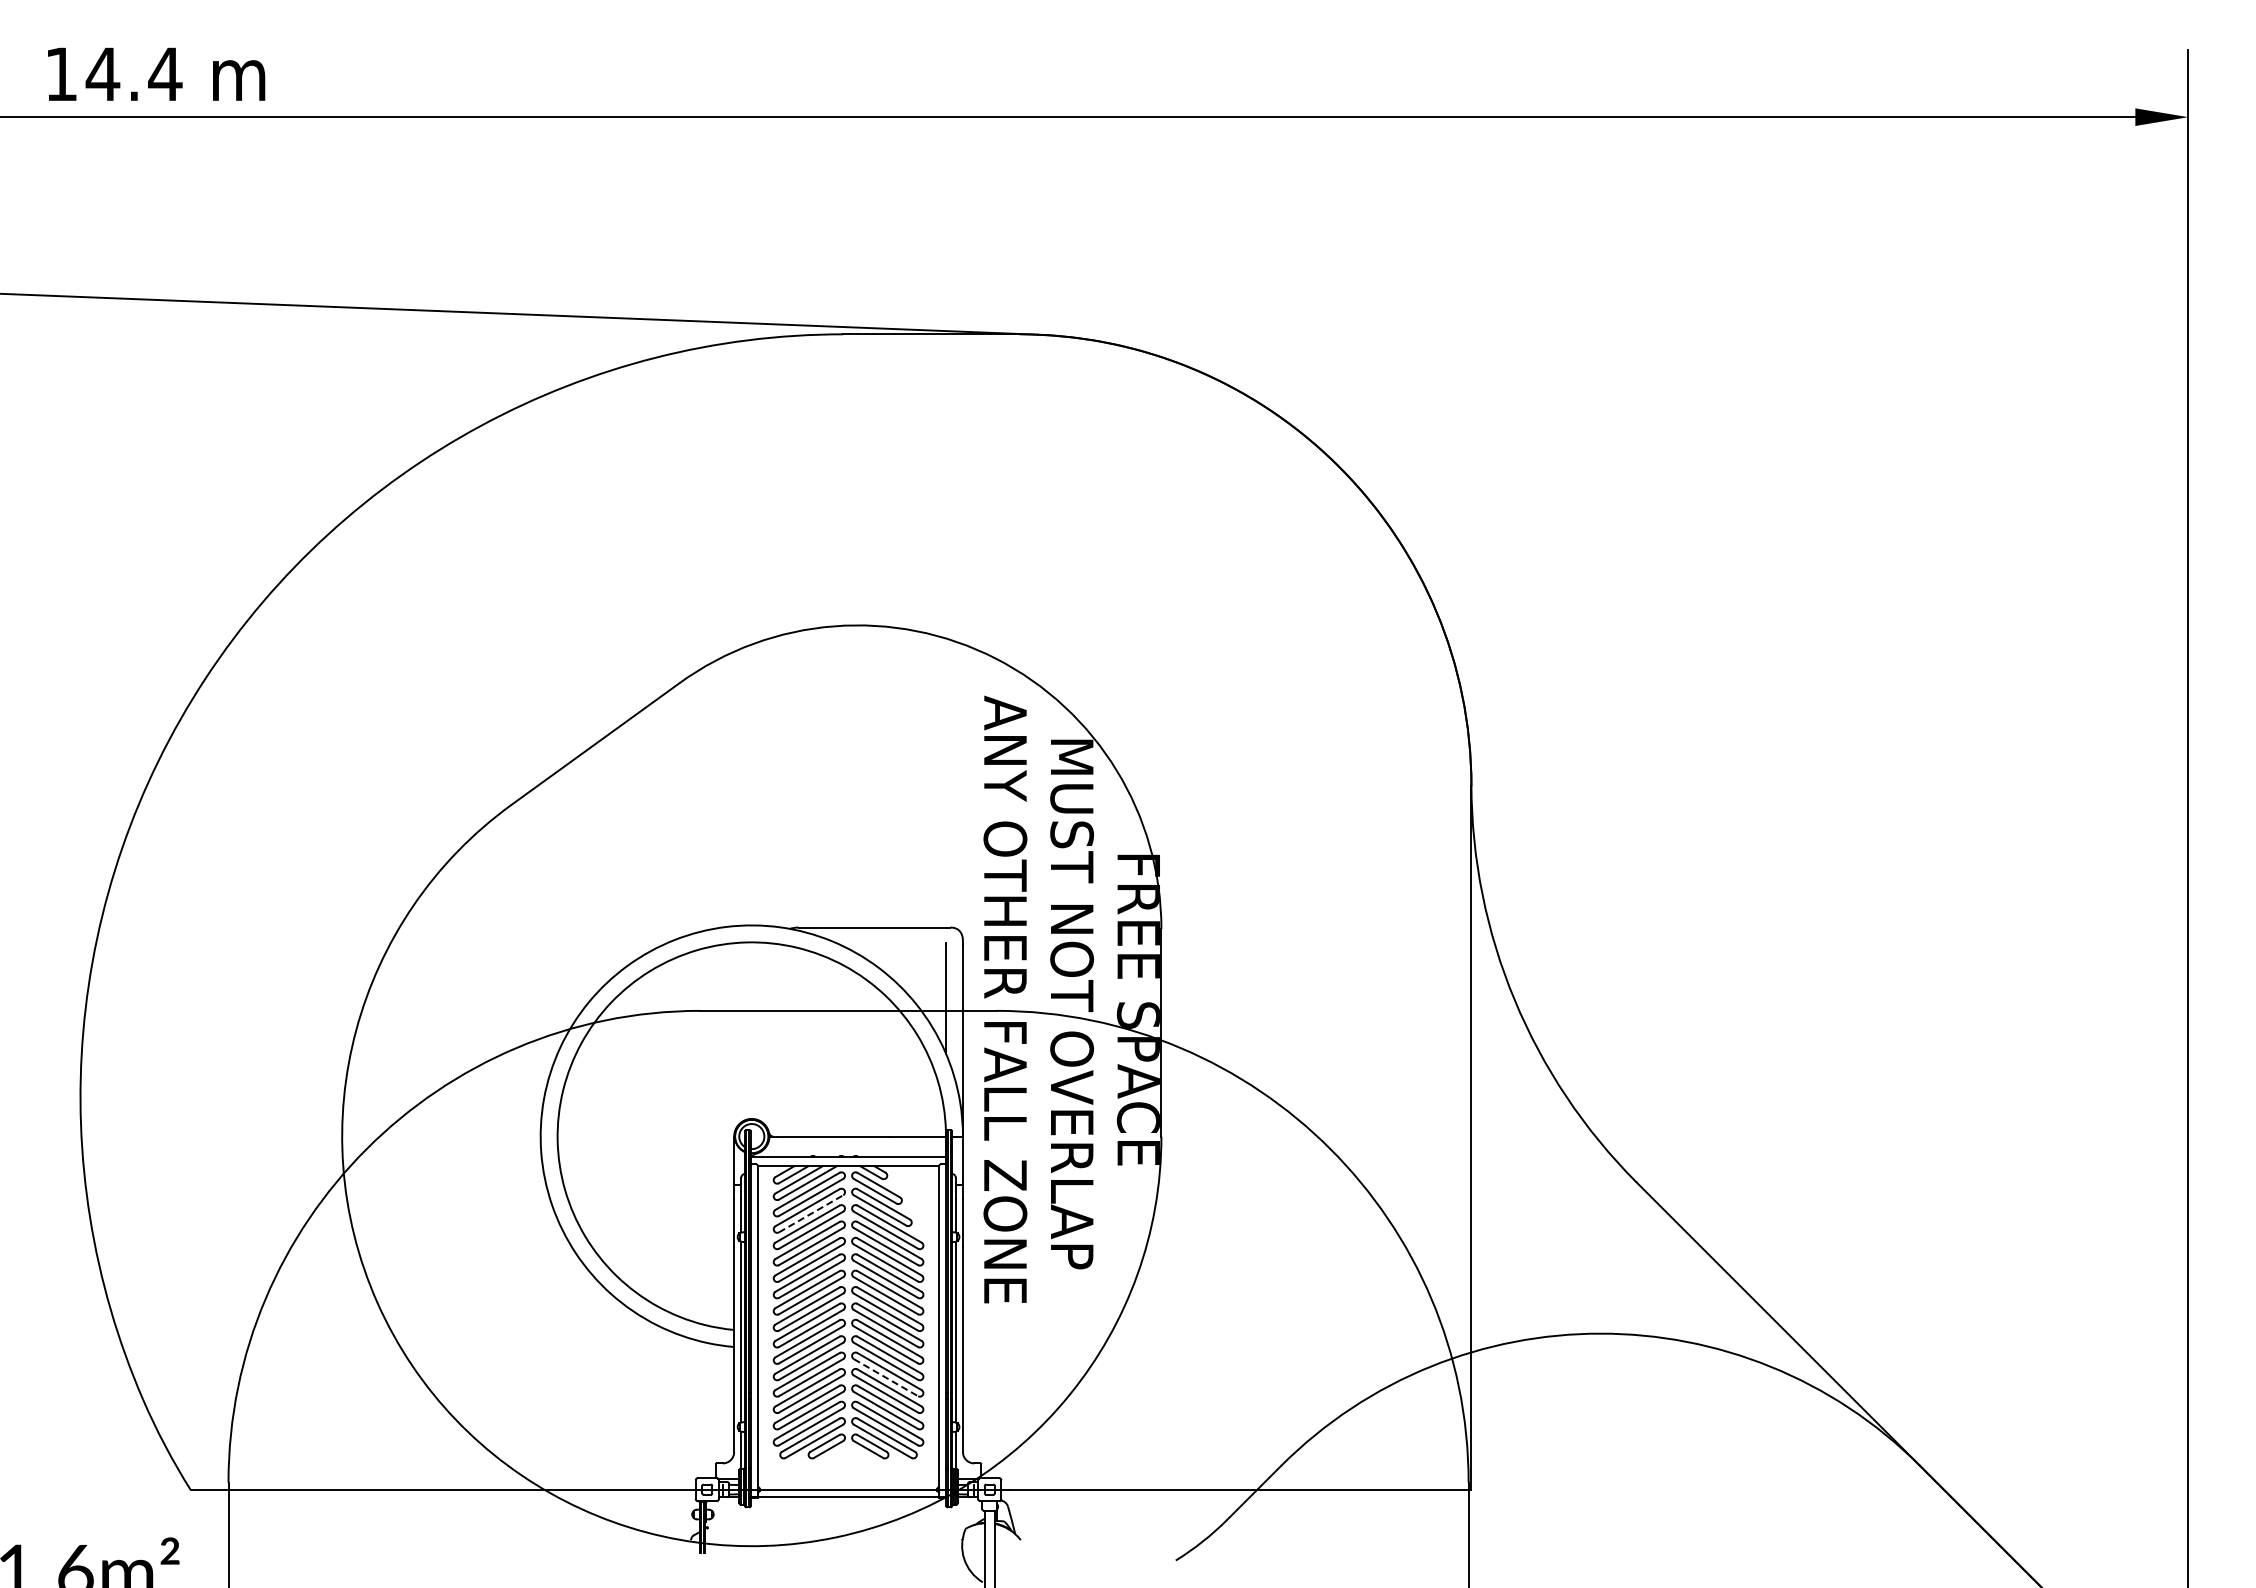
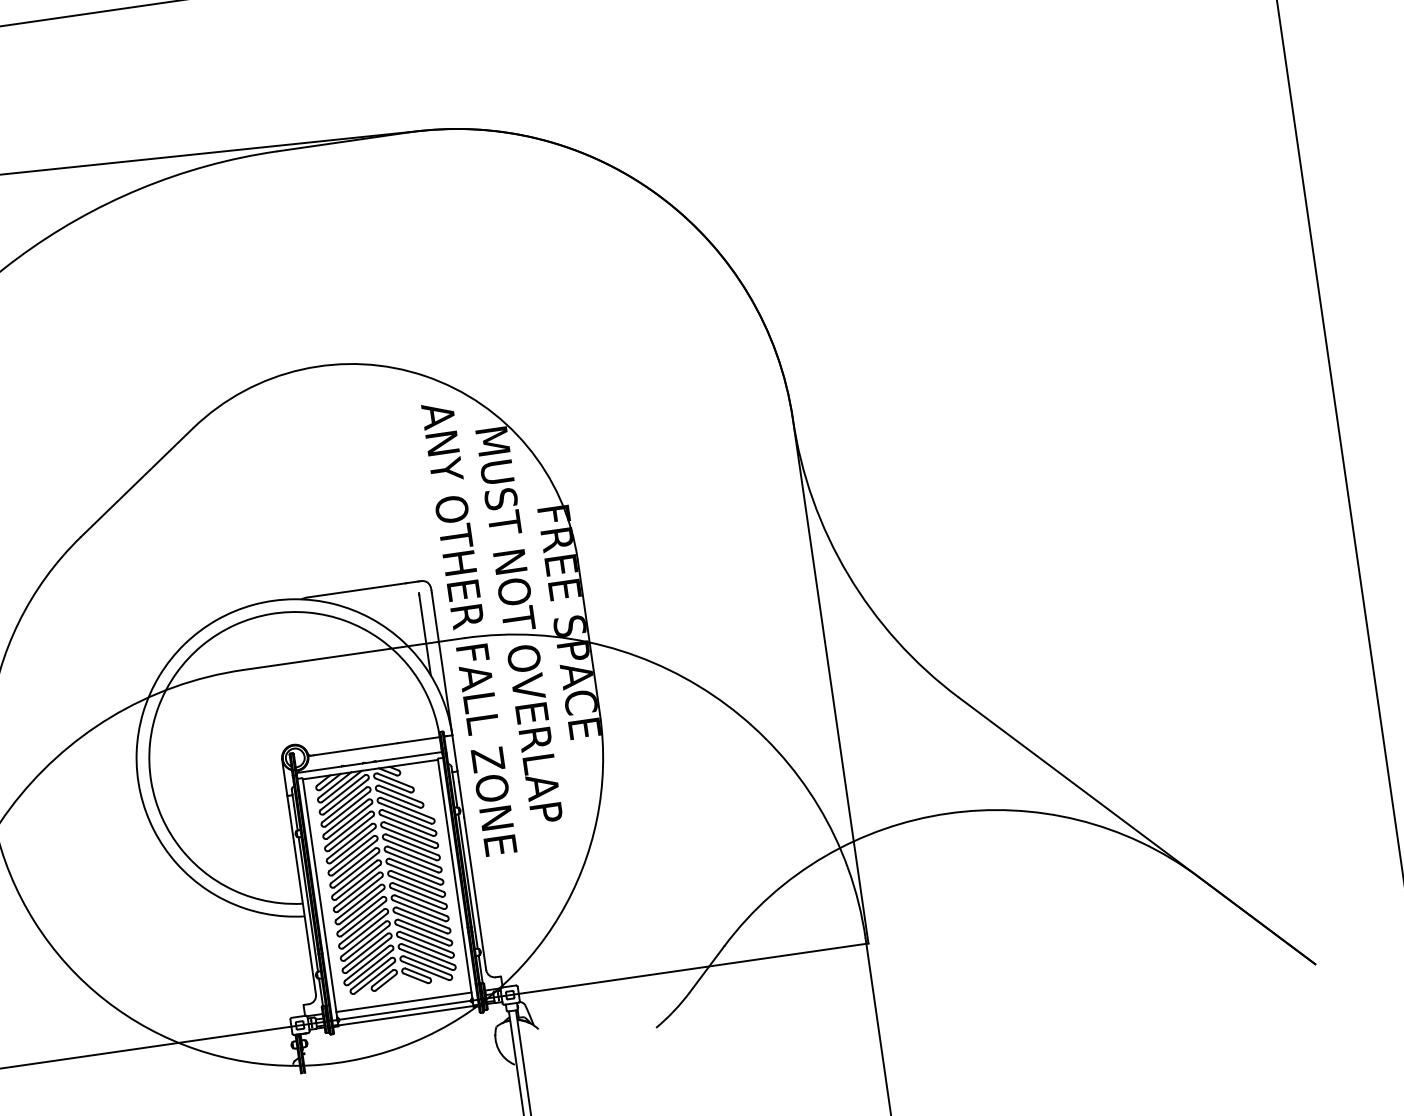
line: (811, 1213) -> (347, 808), dashed -> solid
line: (886, 1377) -> (421, 922), dashed -> solid
line: (848, 1478) -> (403, 1001), added

